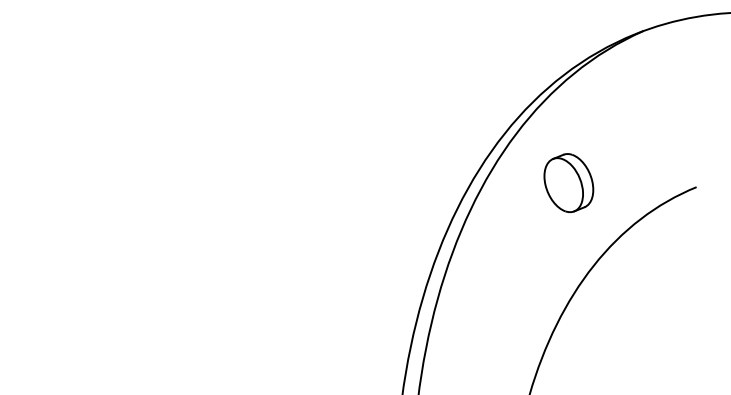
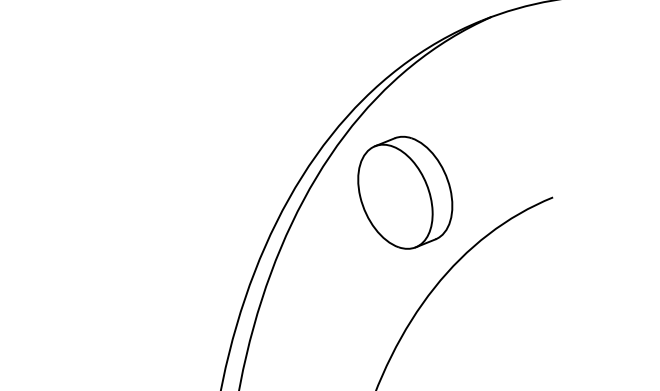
part: (568, 182) -> (404, 192), size x1.67

